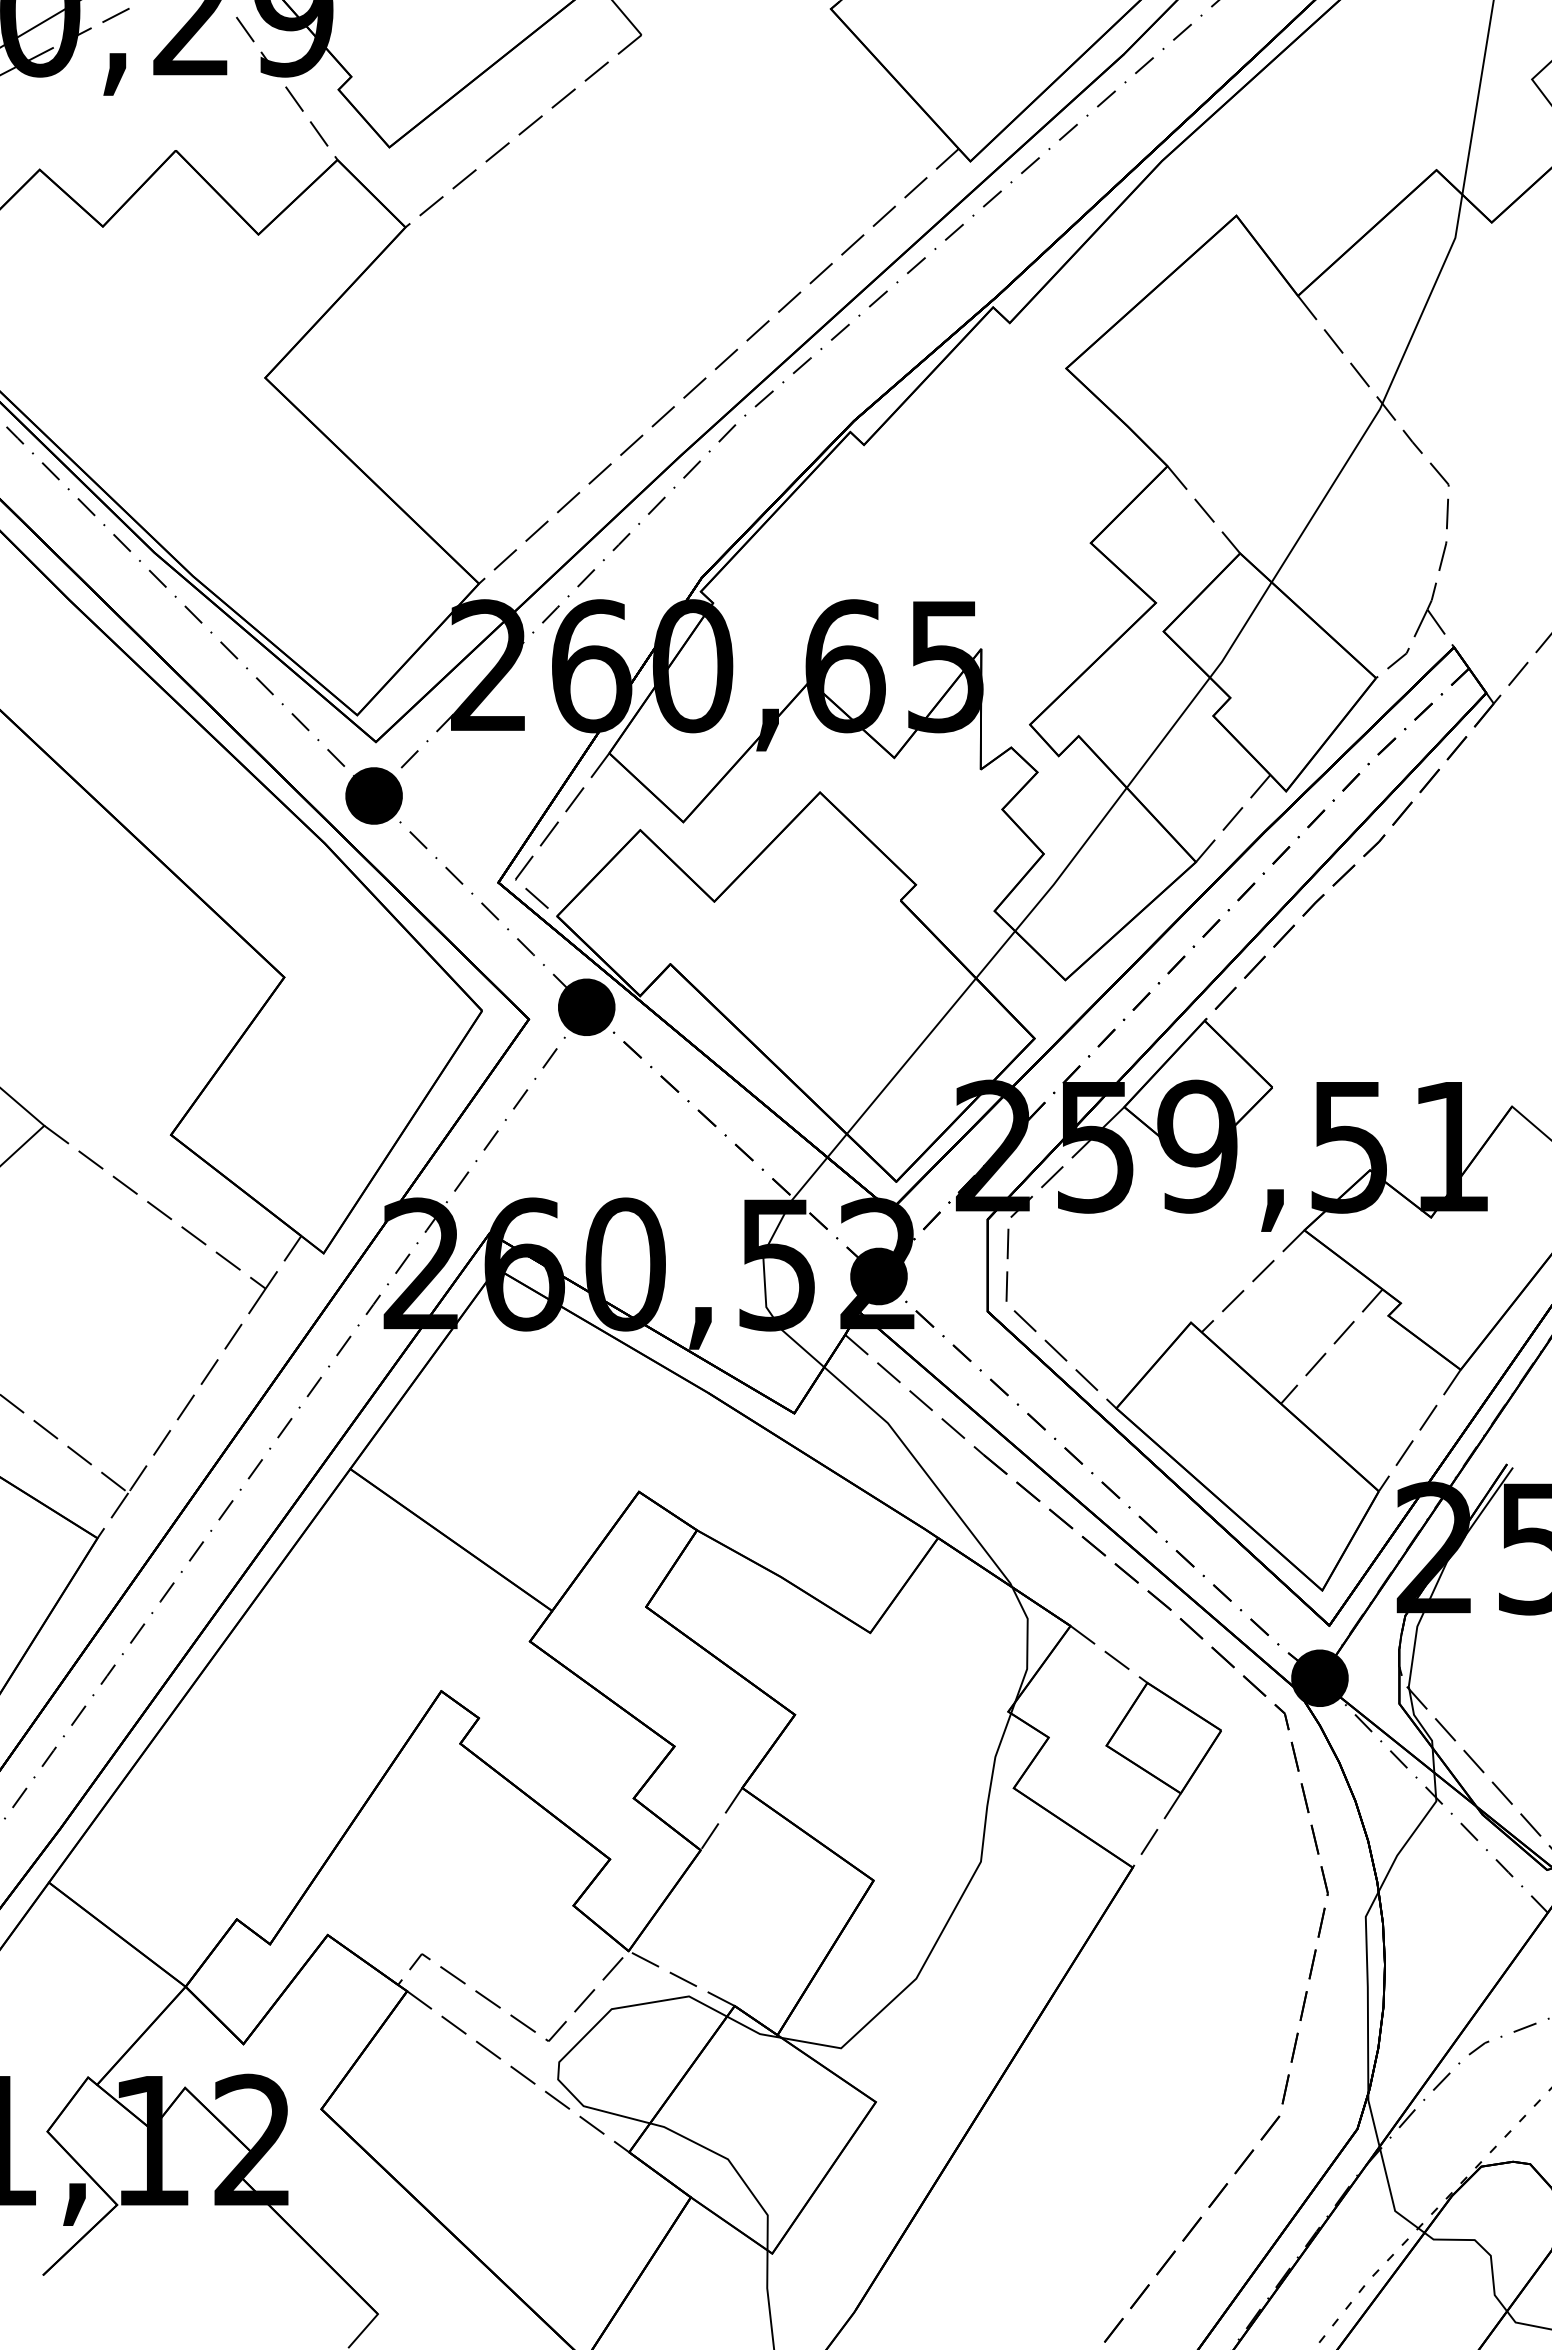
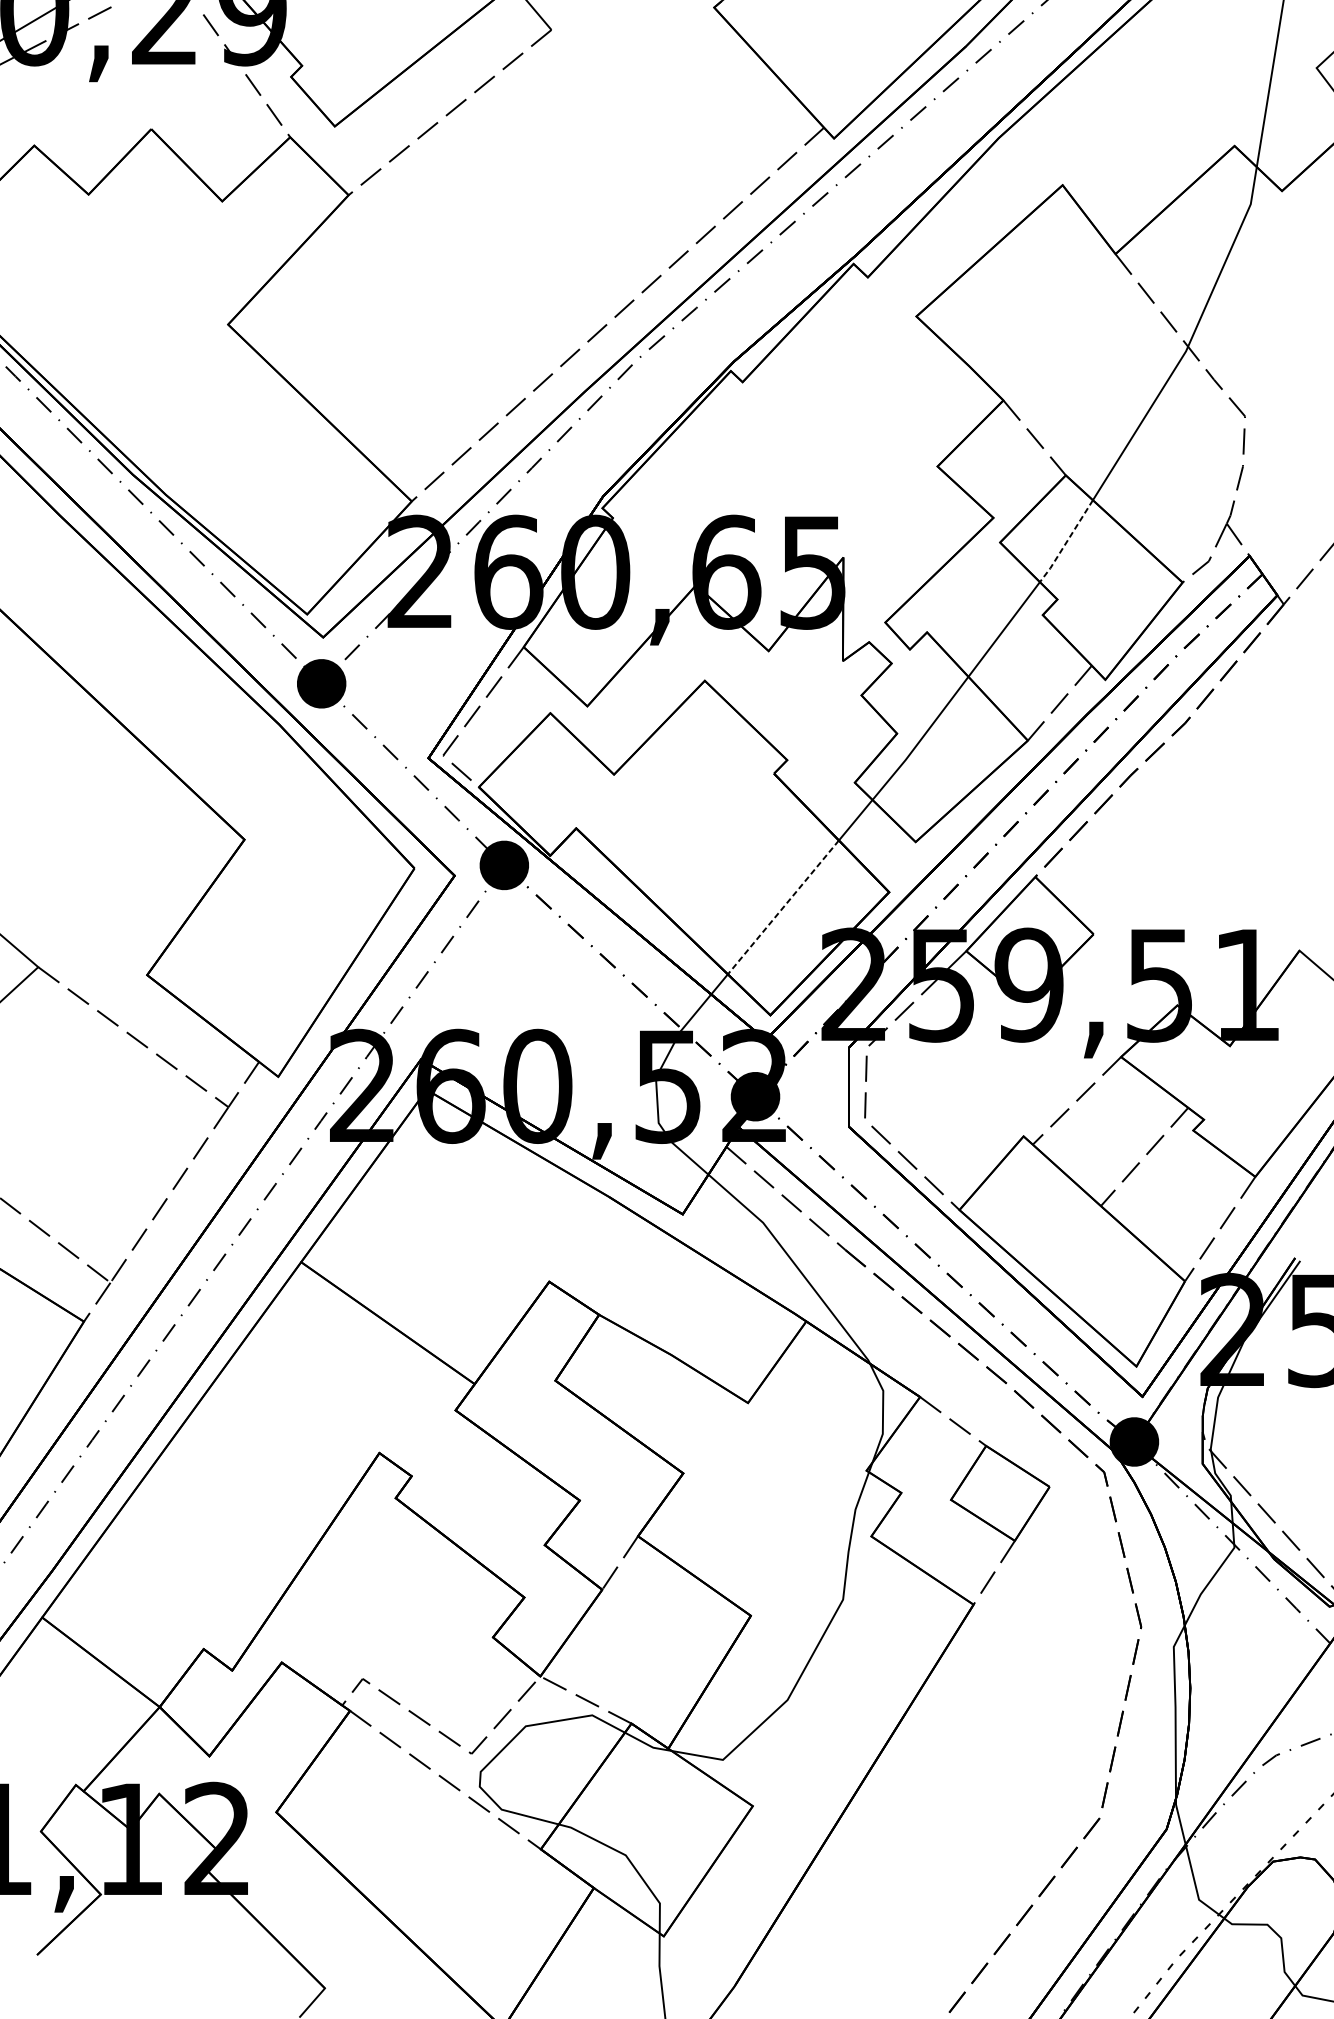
line: (1241, 631) -> (1067, 542), solid -> dashed
line: (911, 1056) -> (783, 907), solid -> dashed

